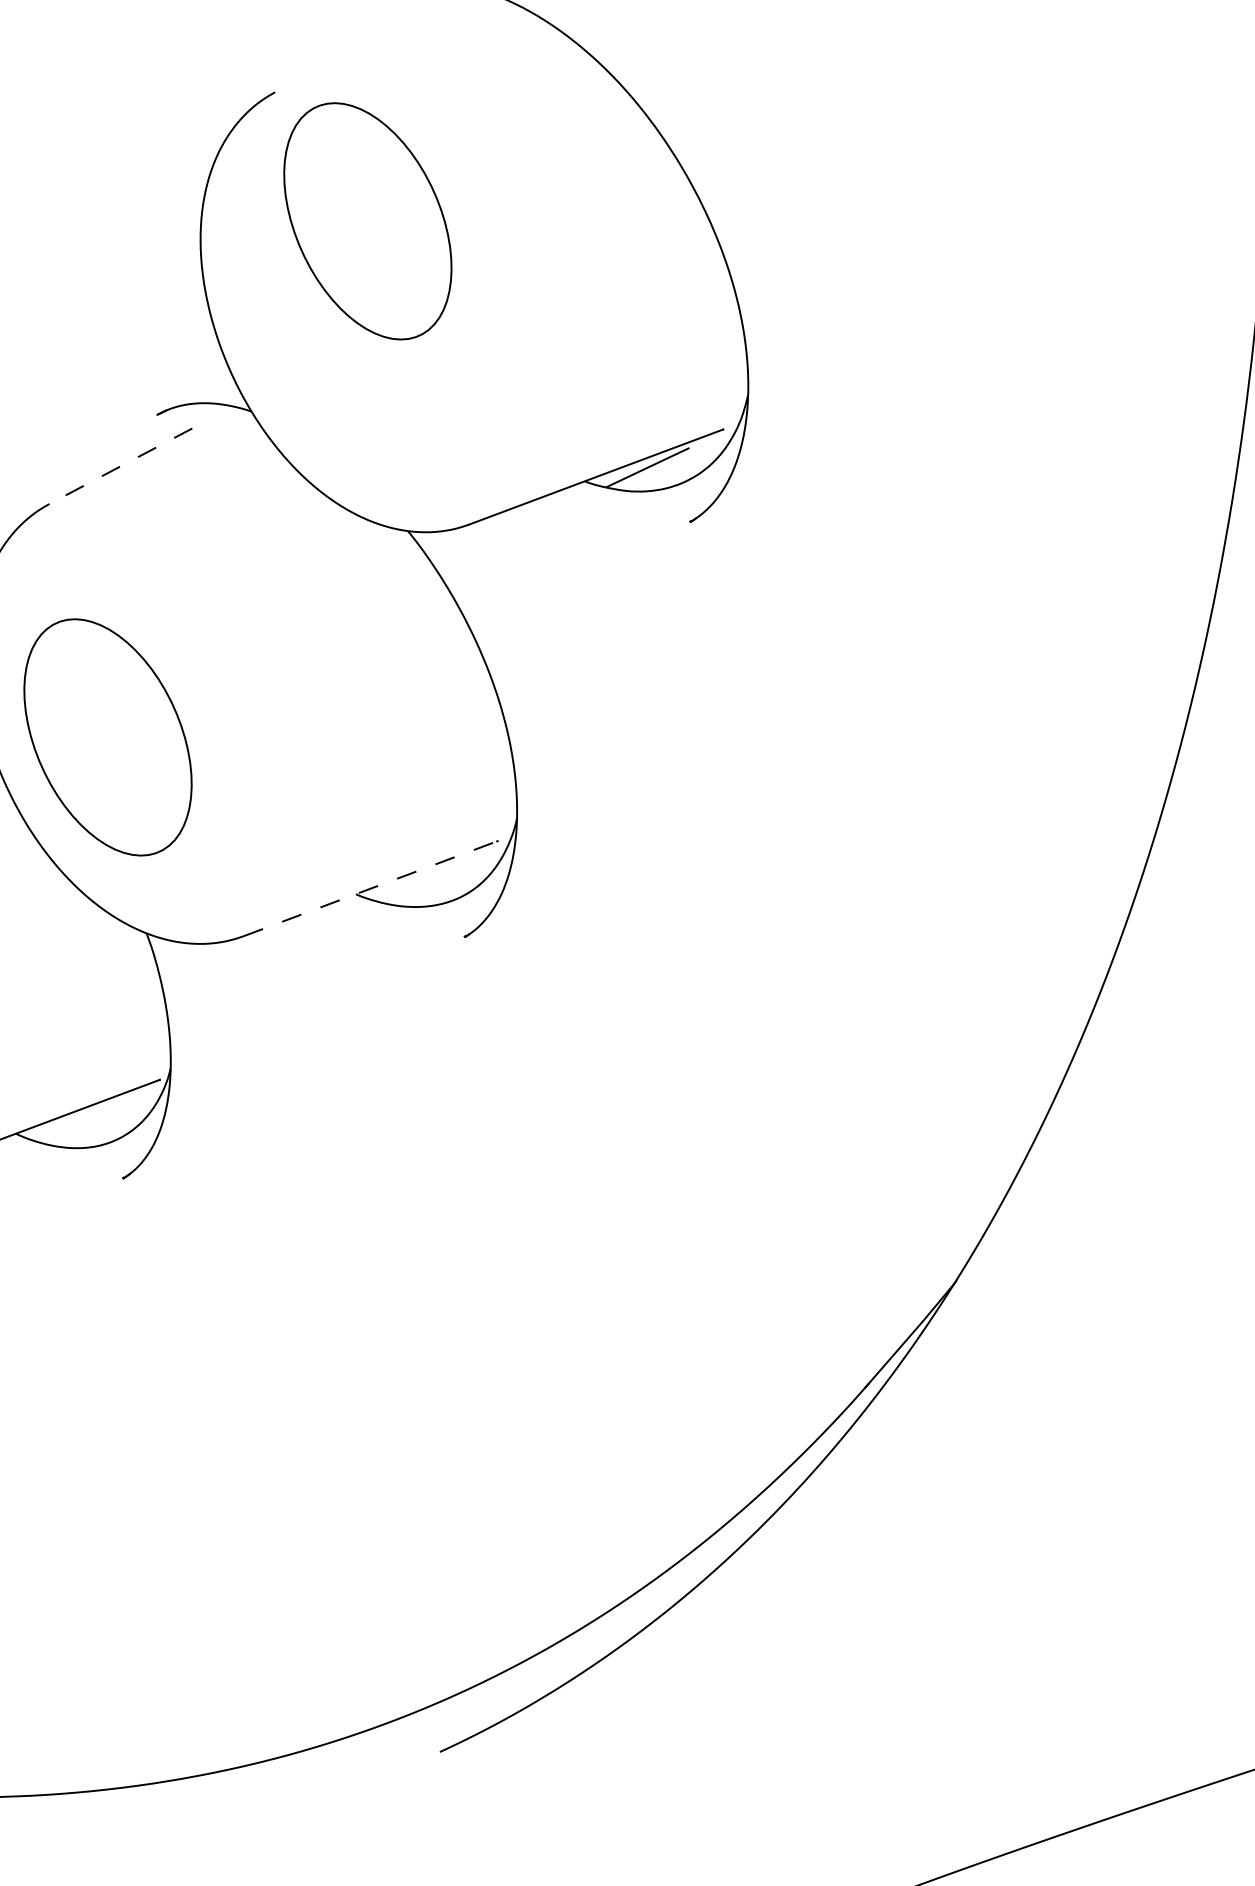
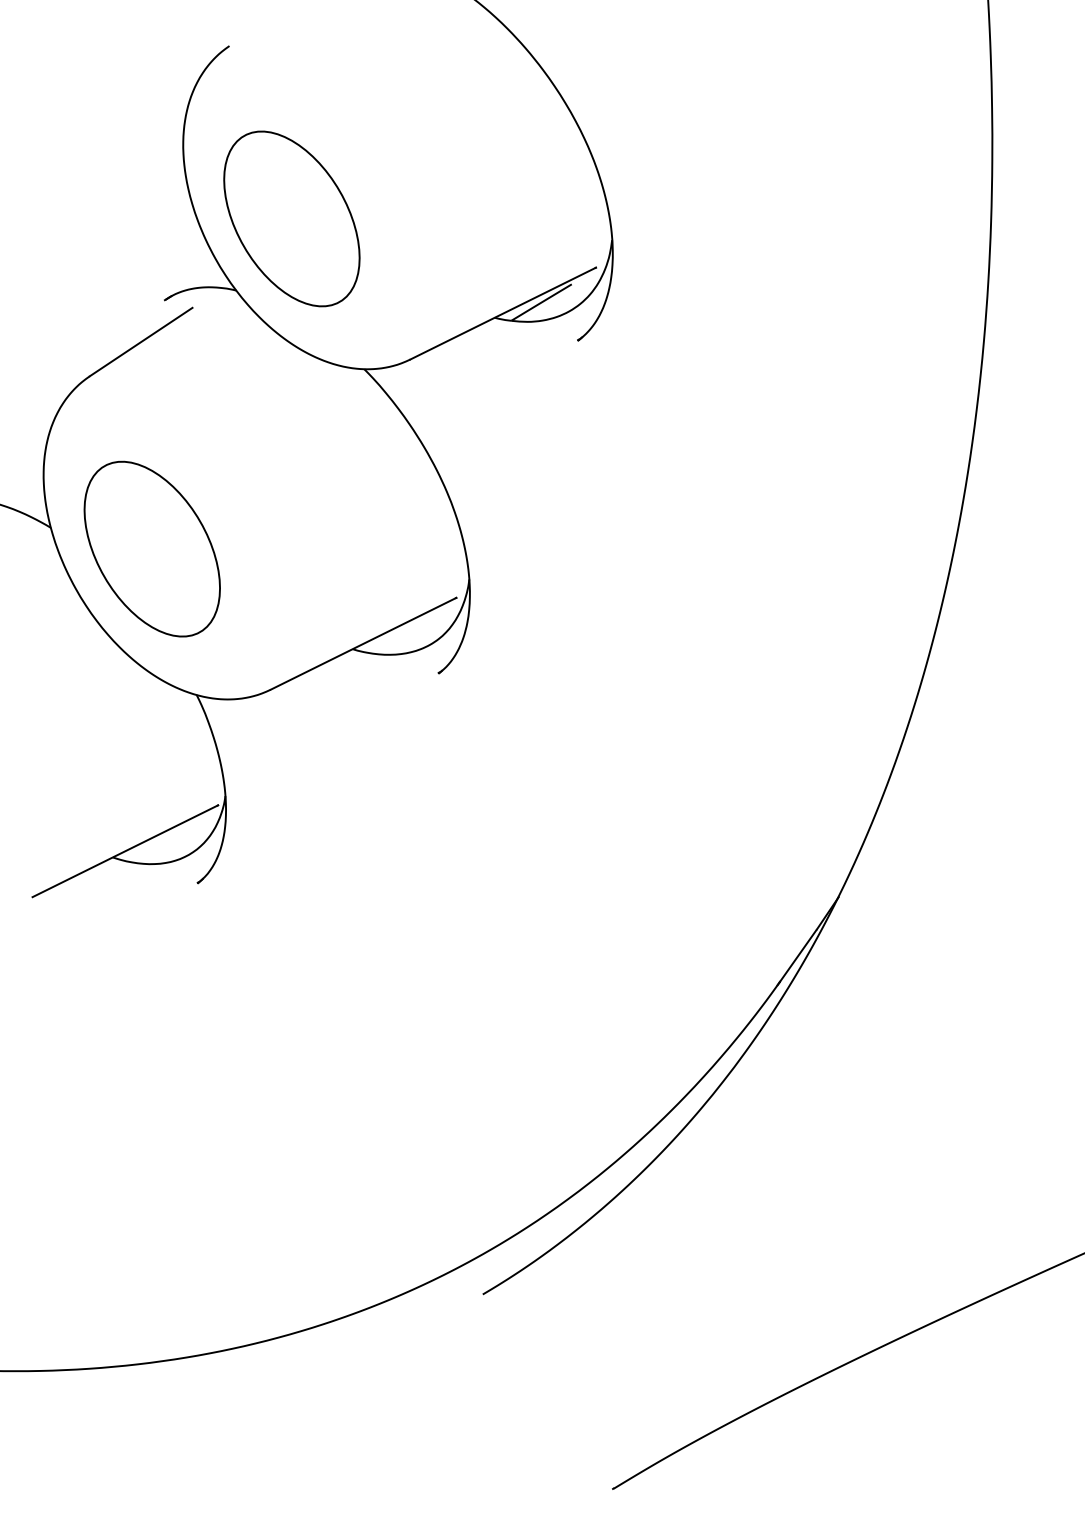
part: (367, 220) -> (291, 218), moved
line: (121, 466) -> (141, 342), dashed -> solid
line: (370, 888) -> (363, 643), dashed -> solid

